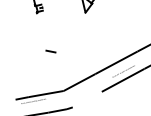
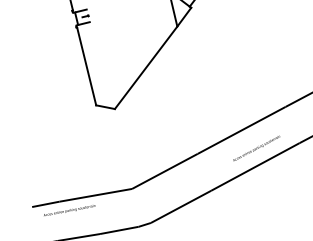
line: (41, 31) -> (85, 65), added
line: (70, 32) -> (146, 67), added
line: (86, 99) -> (179, 206), added

